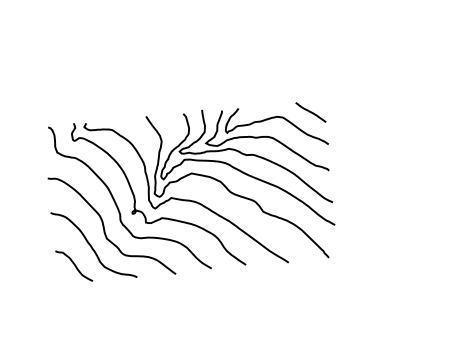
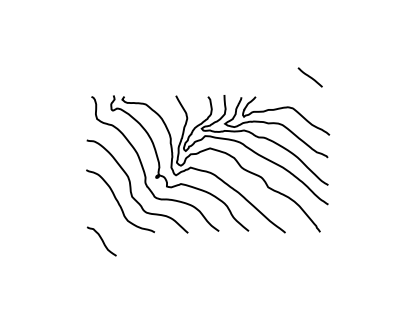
line: (310, 112) -> (309, 77), moved
curve: (73, 264) -> (101, 240), moved

